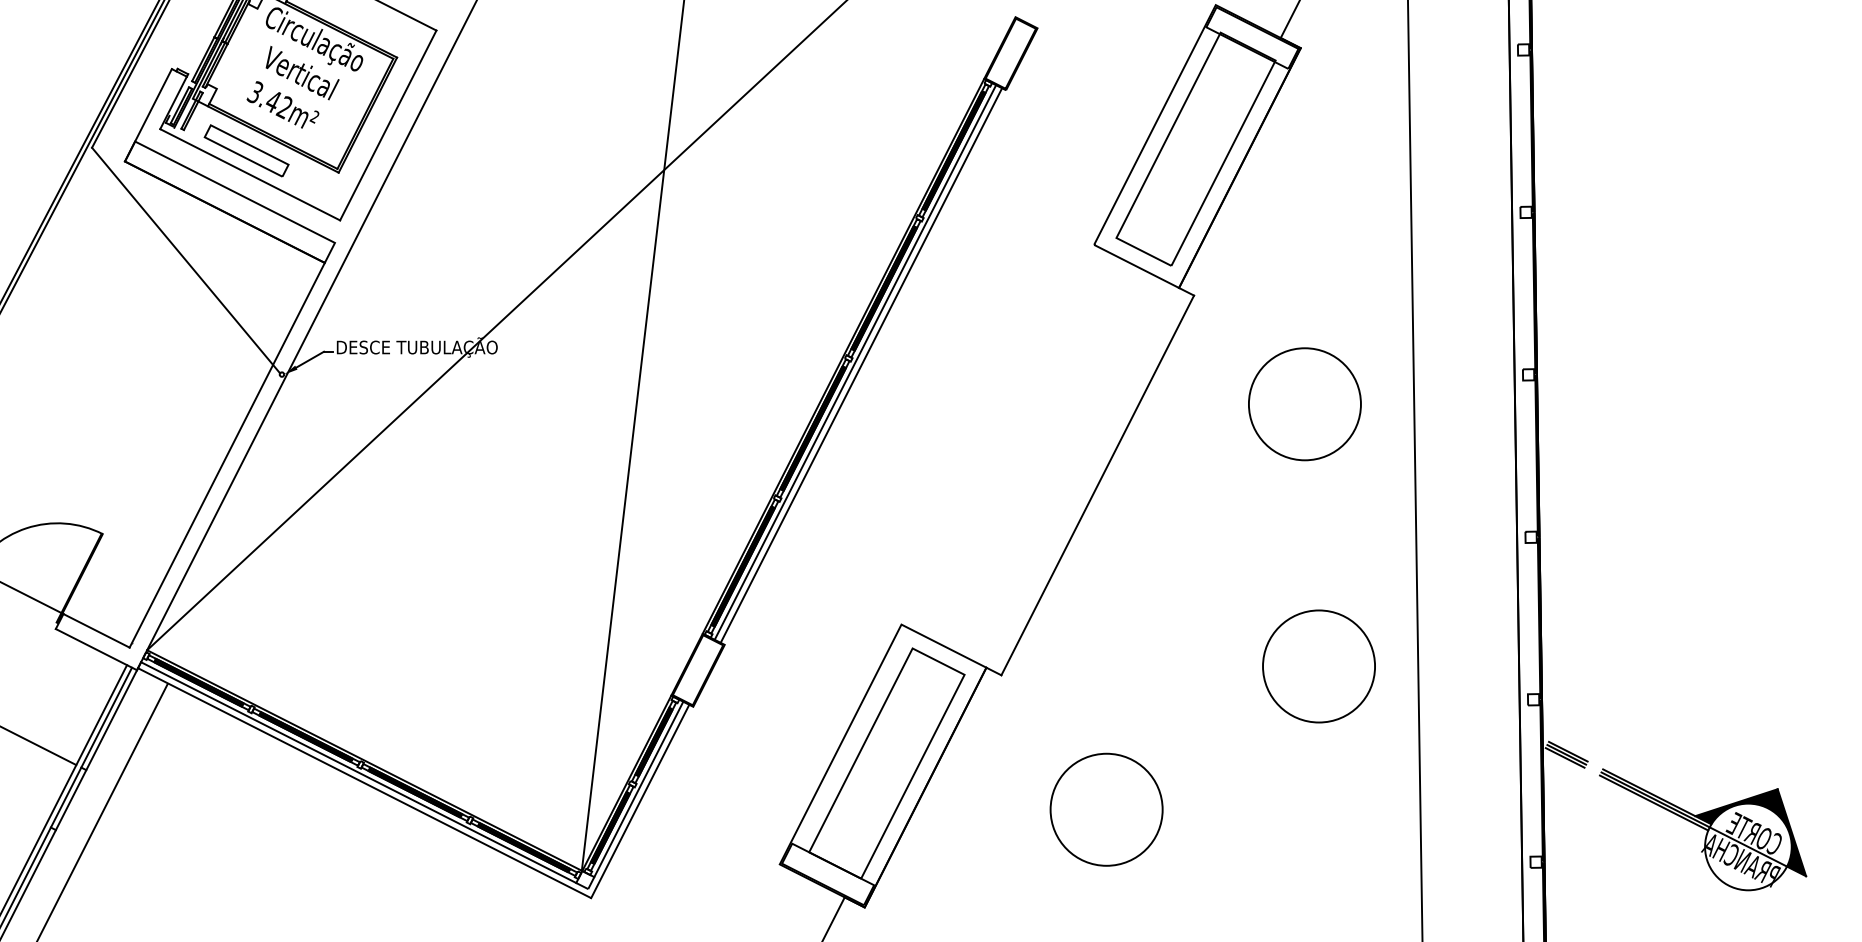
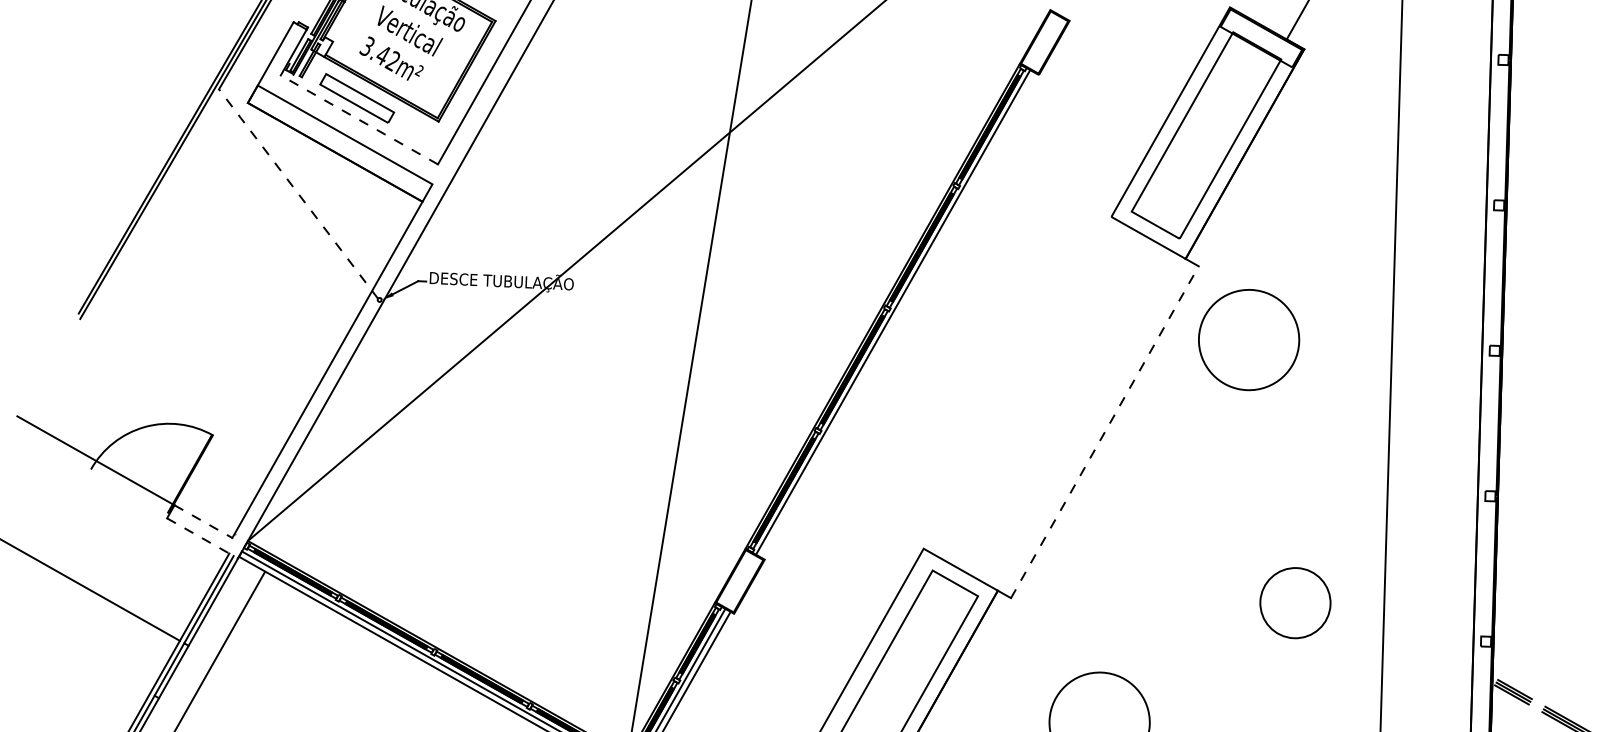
line: (250, 174) -> (359, 119), solid -> dashed
line: (186, 260) -> (298, 194), solid -> dashed
line: (861, 365) -> (898, 315), removed
circle: (1304, 404) -> (1248, 340), moved
line: (1097, 485) -> (1104, 432), solid -> dashed
line: (97, 631) -> (204, 522), solid -> dashed
line: (96, 649) -> (202, 538), solid -> dashed
circle: (1318, 666) -> (1294, 603), size x0.7

